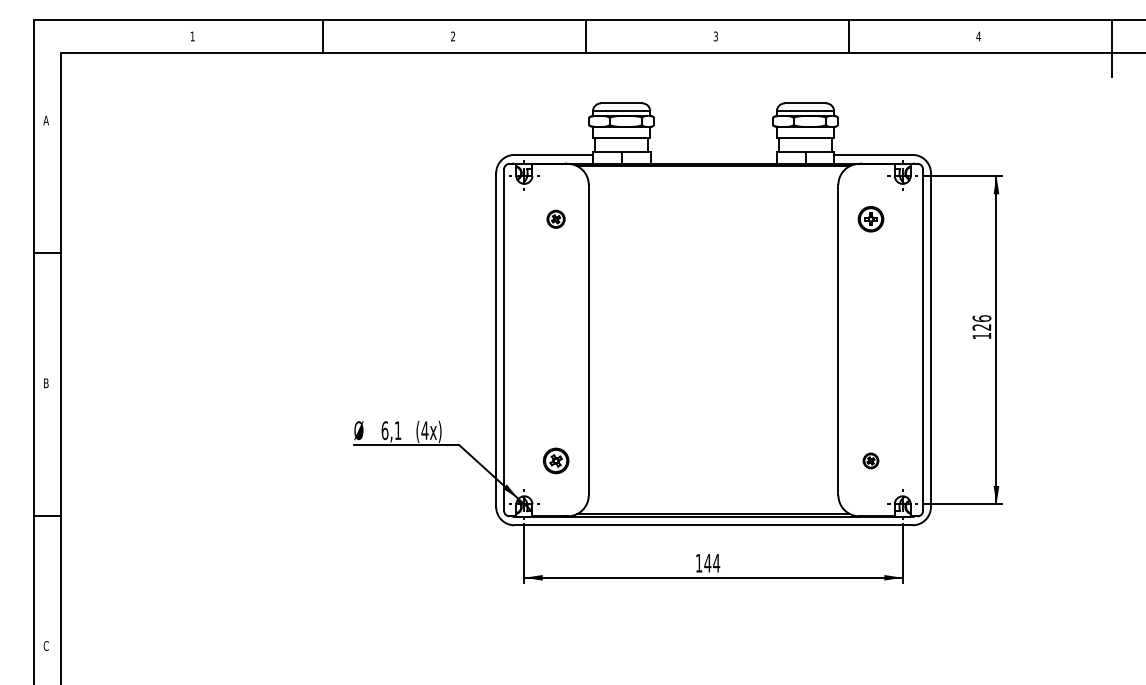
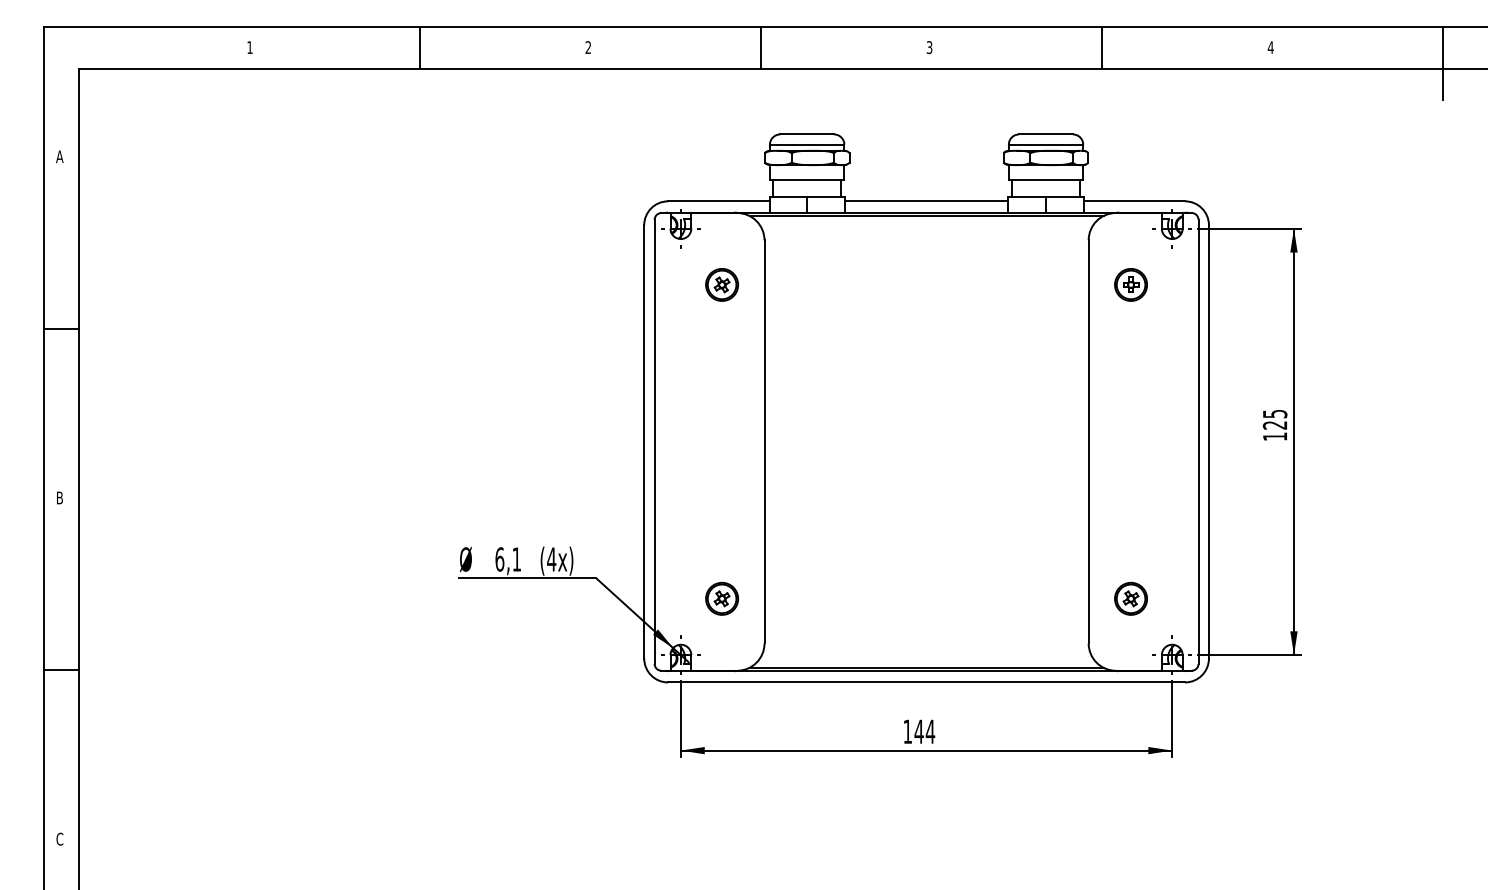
line: (713, 154) -> (926, 200), added
part: (555, 219) -> (721, 285), size x1.43
text: (981, 318) -> (1274, 413), 126 -> 125
part: (870, 460) -> (1130, 598), size x1.67

